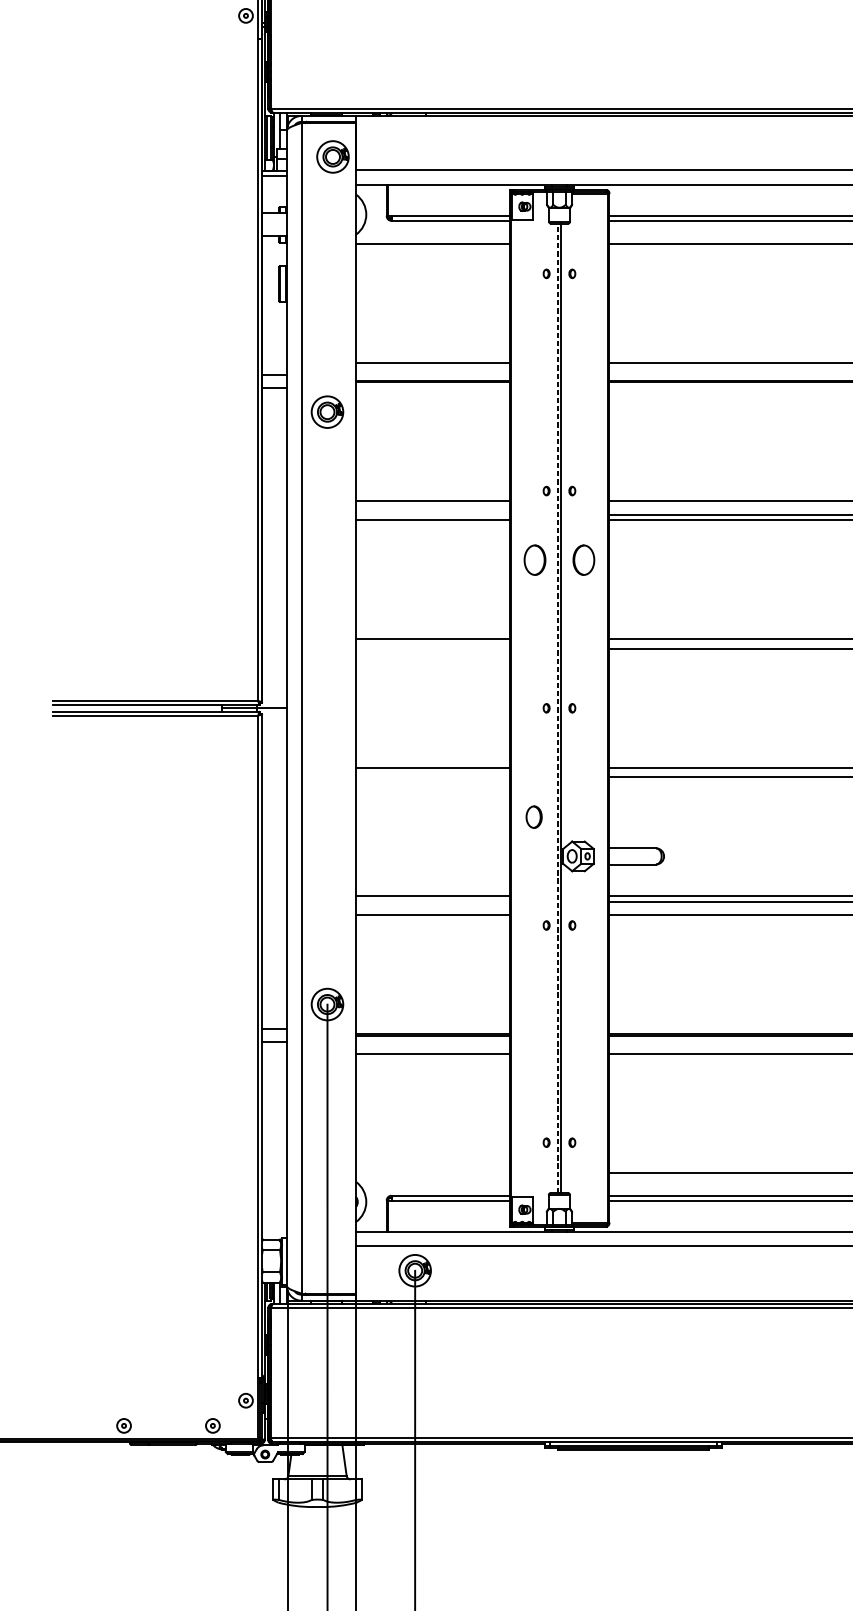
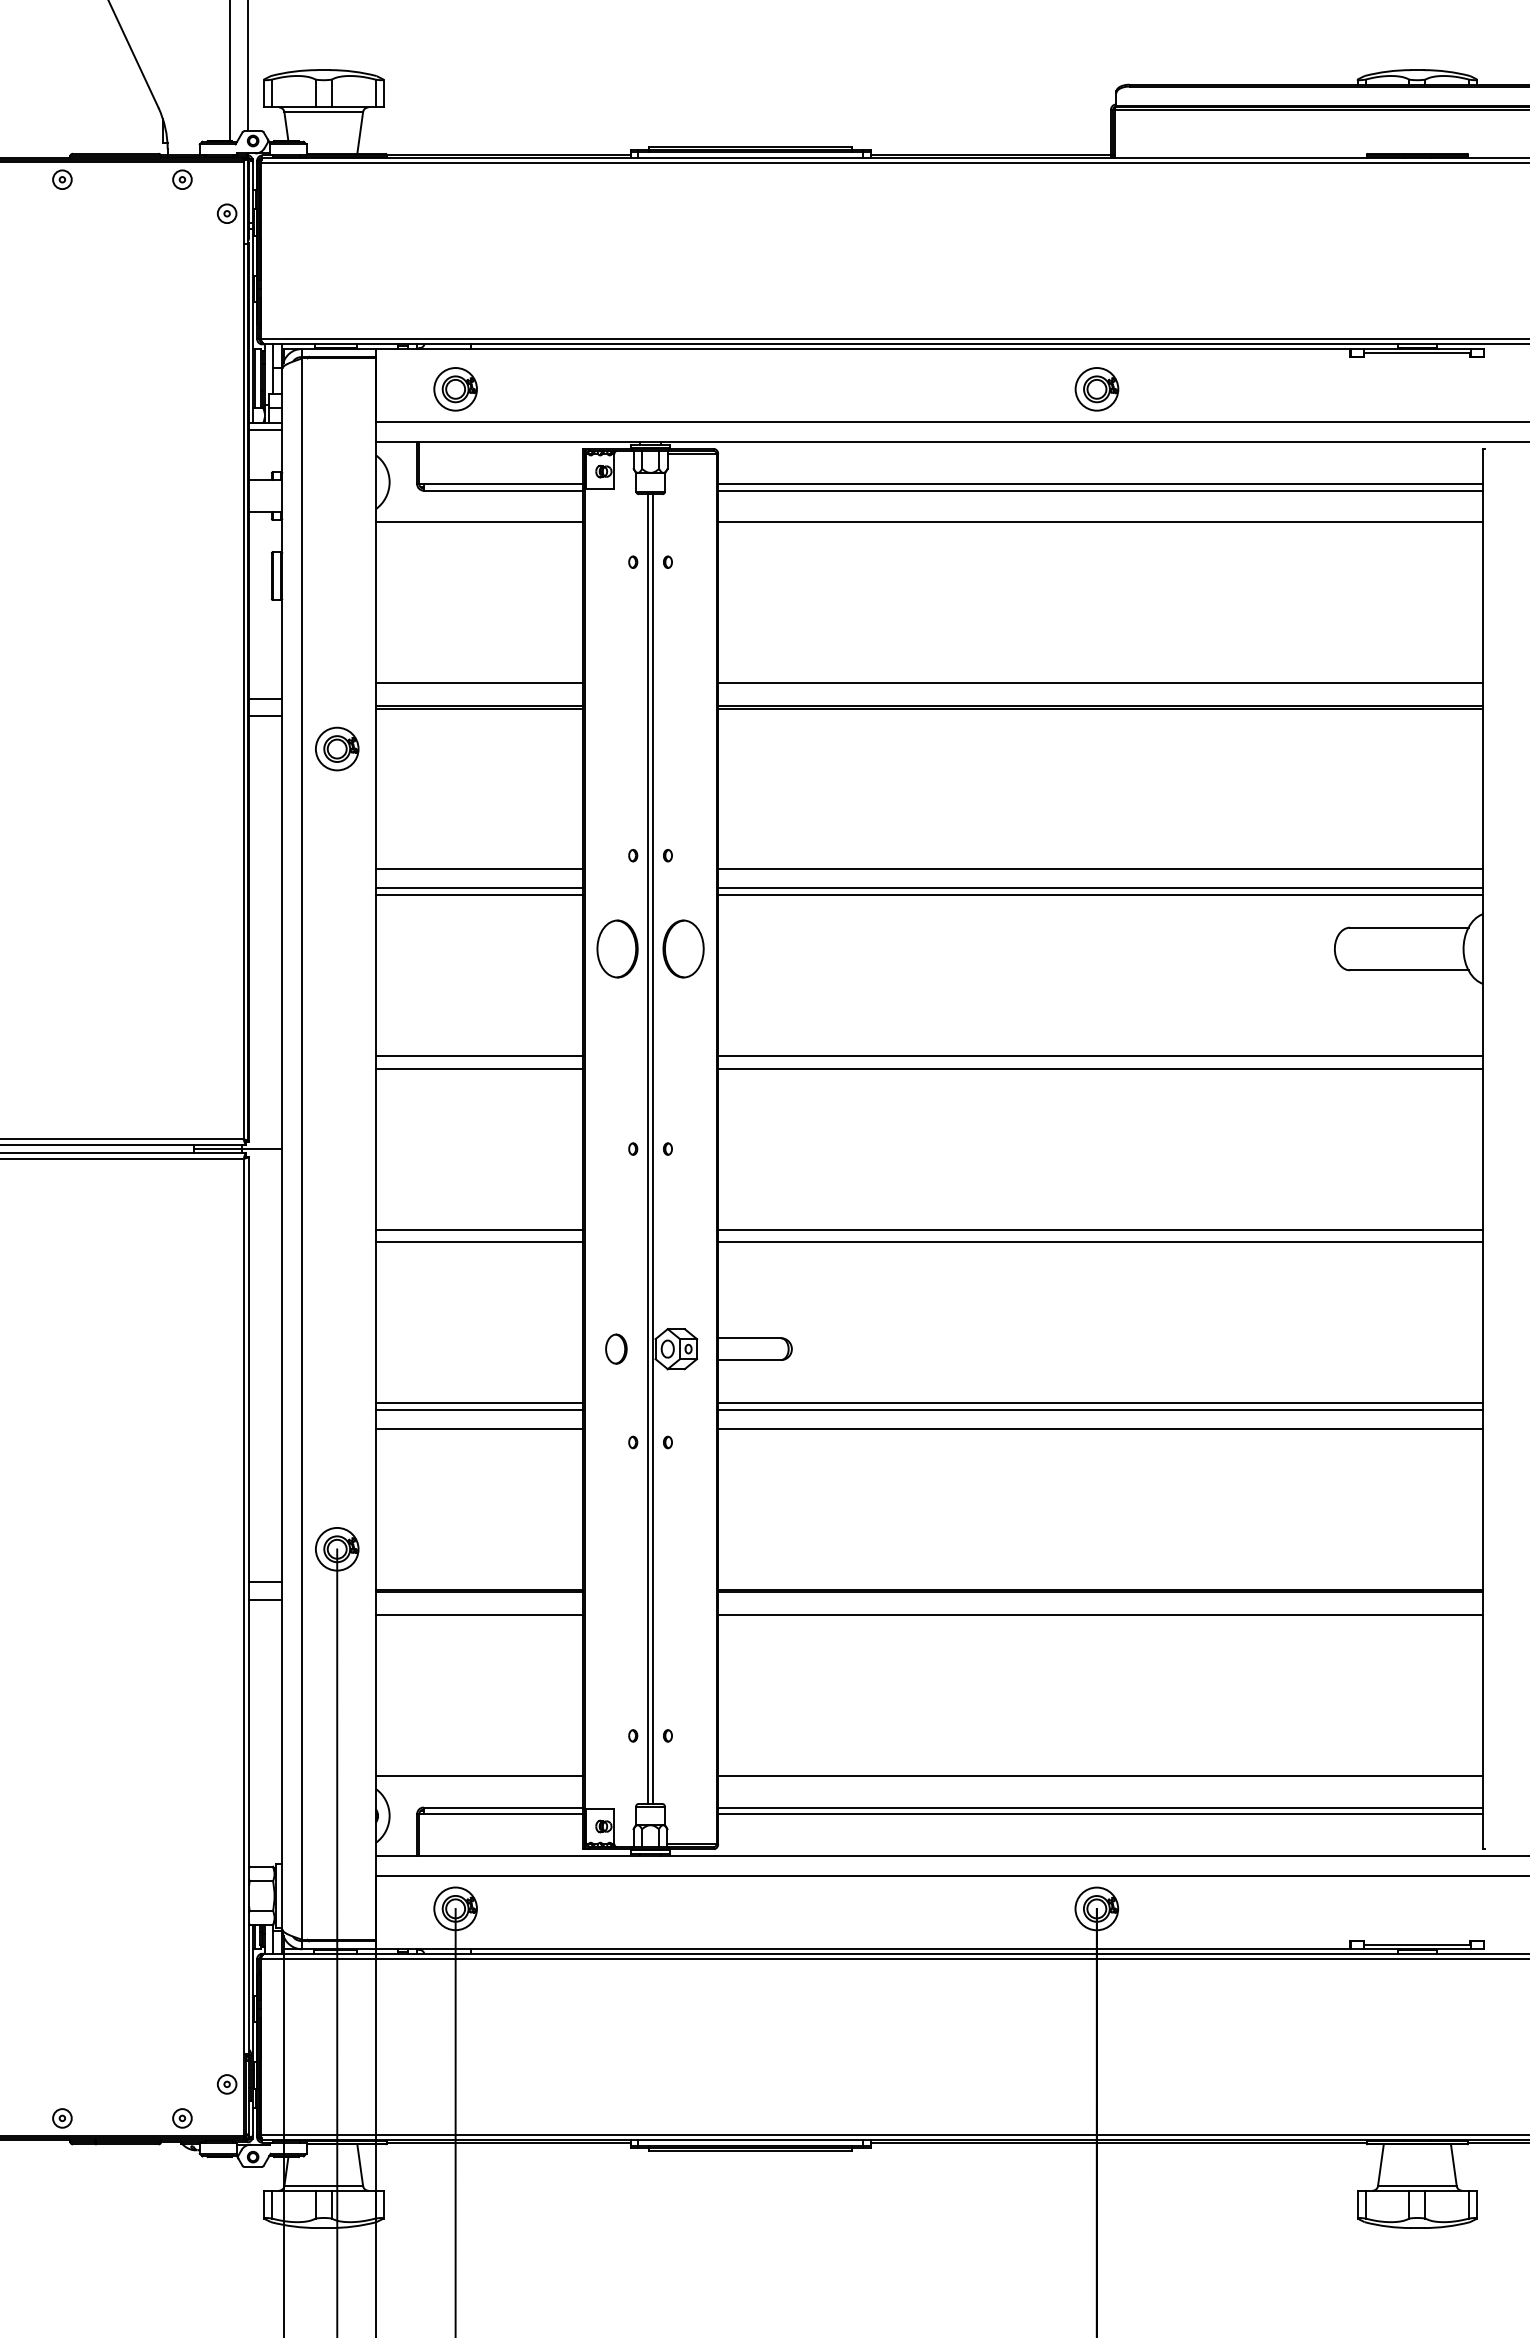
part: (332, 157) -> (455, 389), moved
line: (432, 515) -> (479, 888), added
part: (534, 559) -> (617, 948), size x1.43
part: (583, 559) -> (683, 948), size x1.43
line: (432, 648) -> (479, 1068), added
line: (557, 708) -> (648, 1149), dashed -> solid
line: (432, 777) -> (479, 1242), added
part: (534, 816) -> (616, 1348), moved
line: (432, 901) -> (479, 1410), added
line: (432, 1172) -> (479, 1776), added

